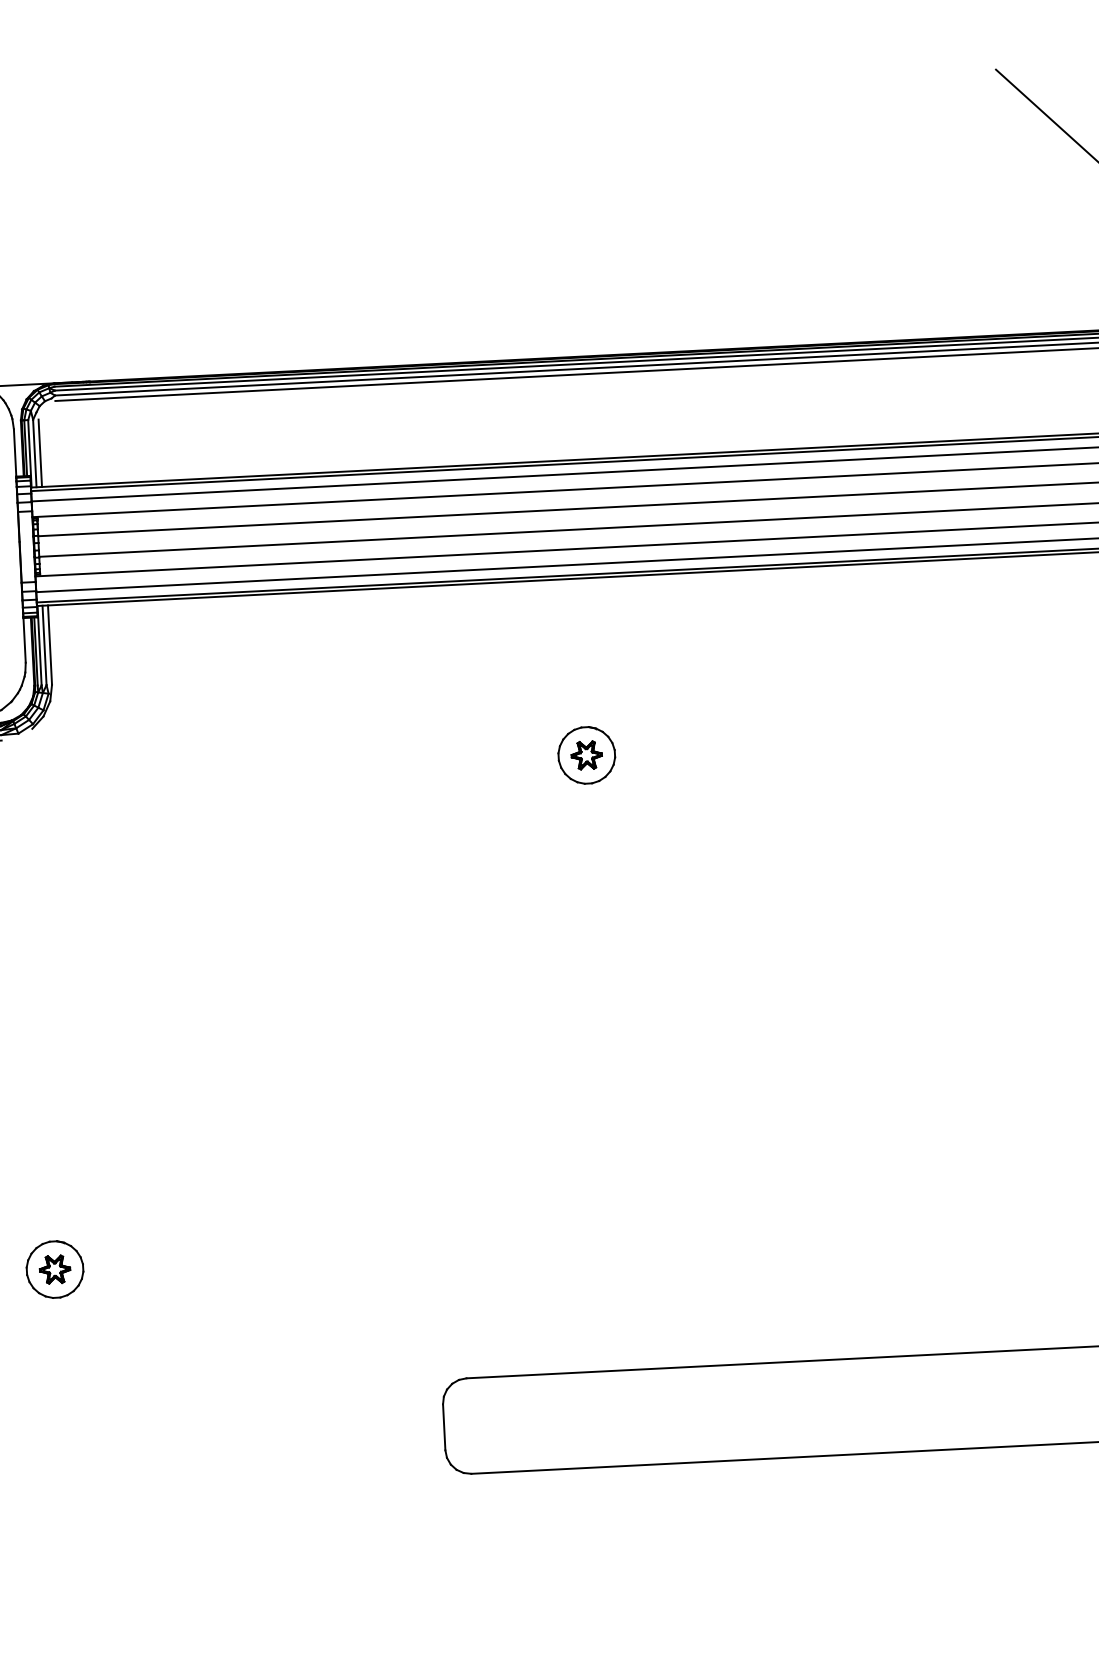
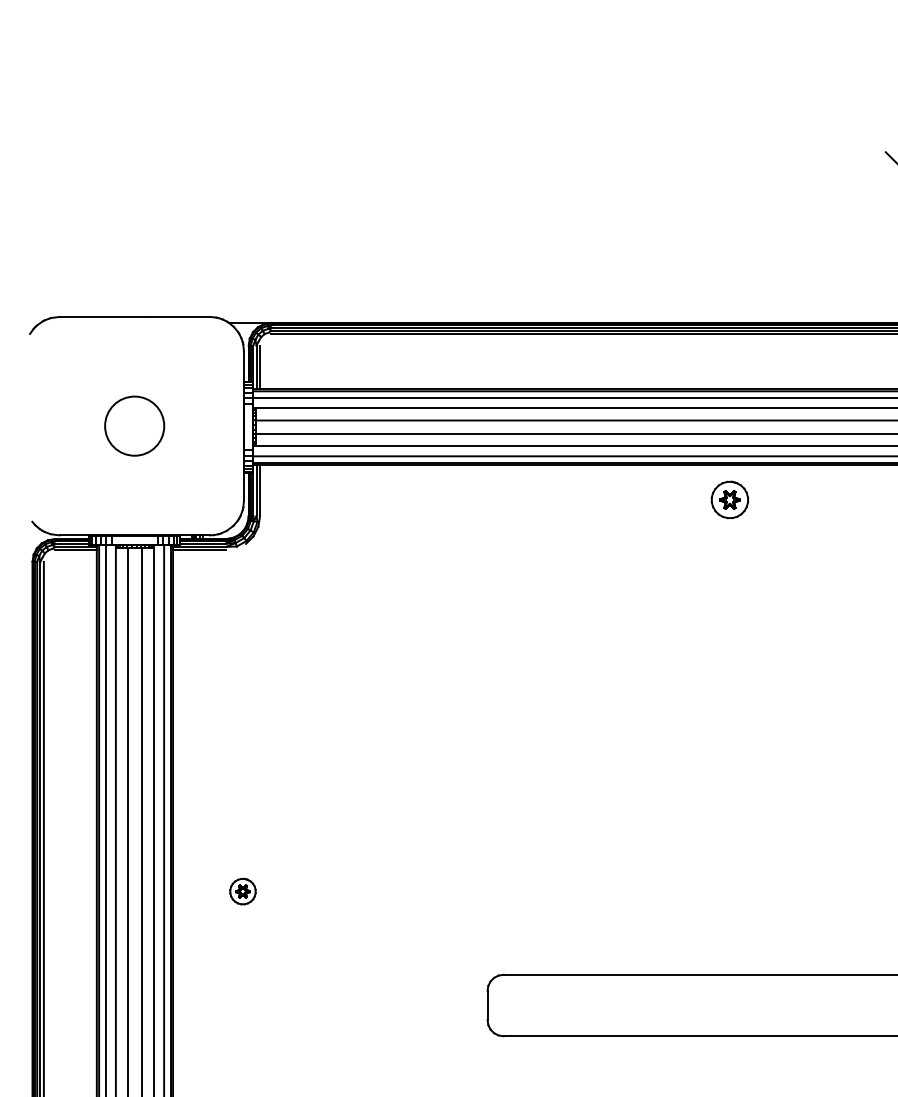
part: (586, 754) -> (729, 499), moved
part: (54, 1269) -> (242, 891), size x0.7

